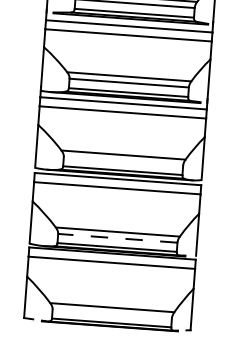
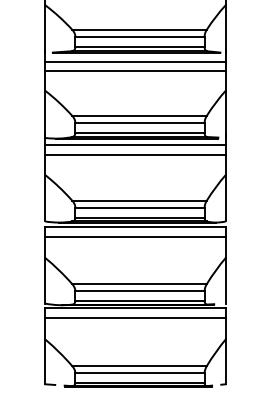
line: (123, 161) -> (139, 207), added
line: (118, 237) -> (140, 290), dashed -> solid
line: (111, 313) -> (139, 372), added

